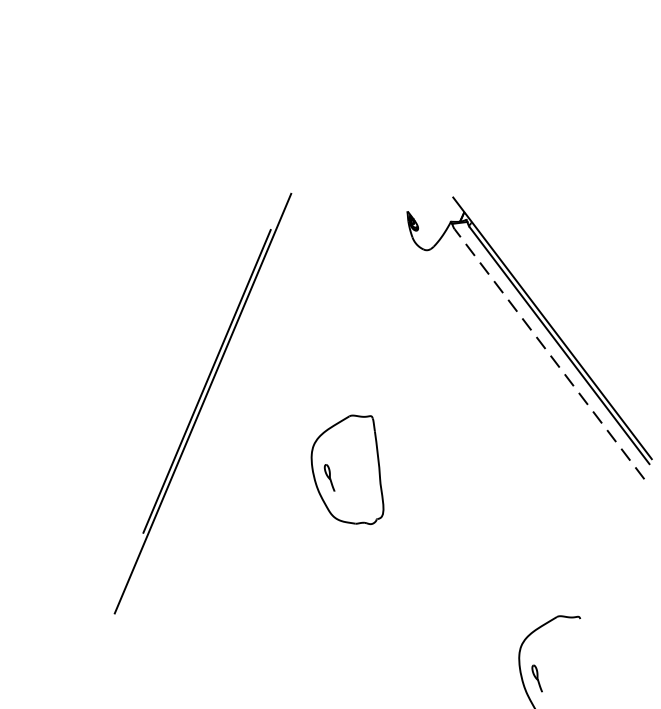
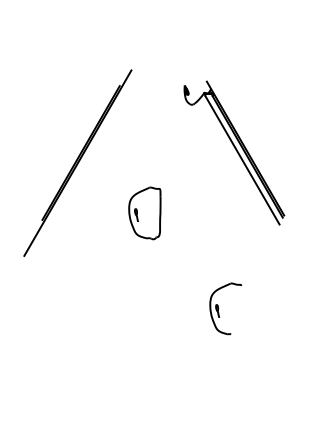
line: (549, 354) -> (242, 160), dashed -> solid
part: (345, 471) -> (144, 213), moved

